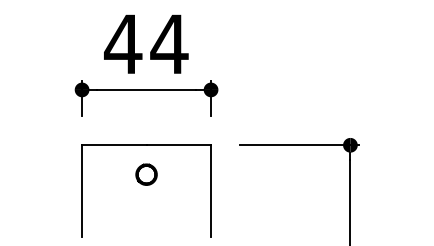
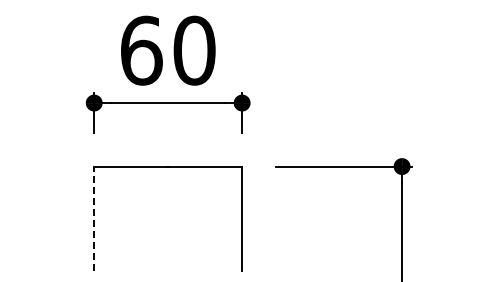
text: (145, 44) -> (167, 50), 44 -> 60
part: (145, 174) -> (167, 200), removed
line: (82, 190) -> (94, 218), solid -> dashed

